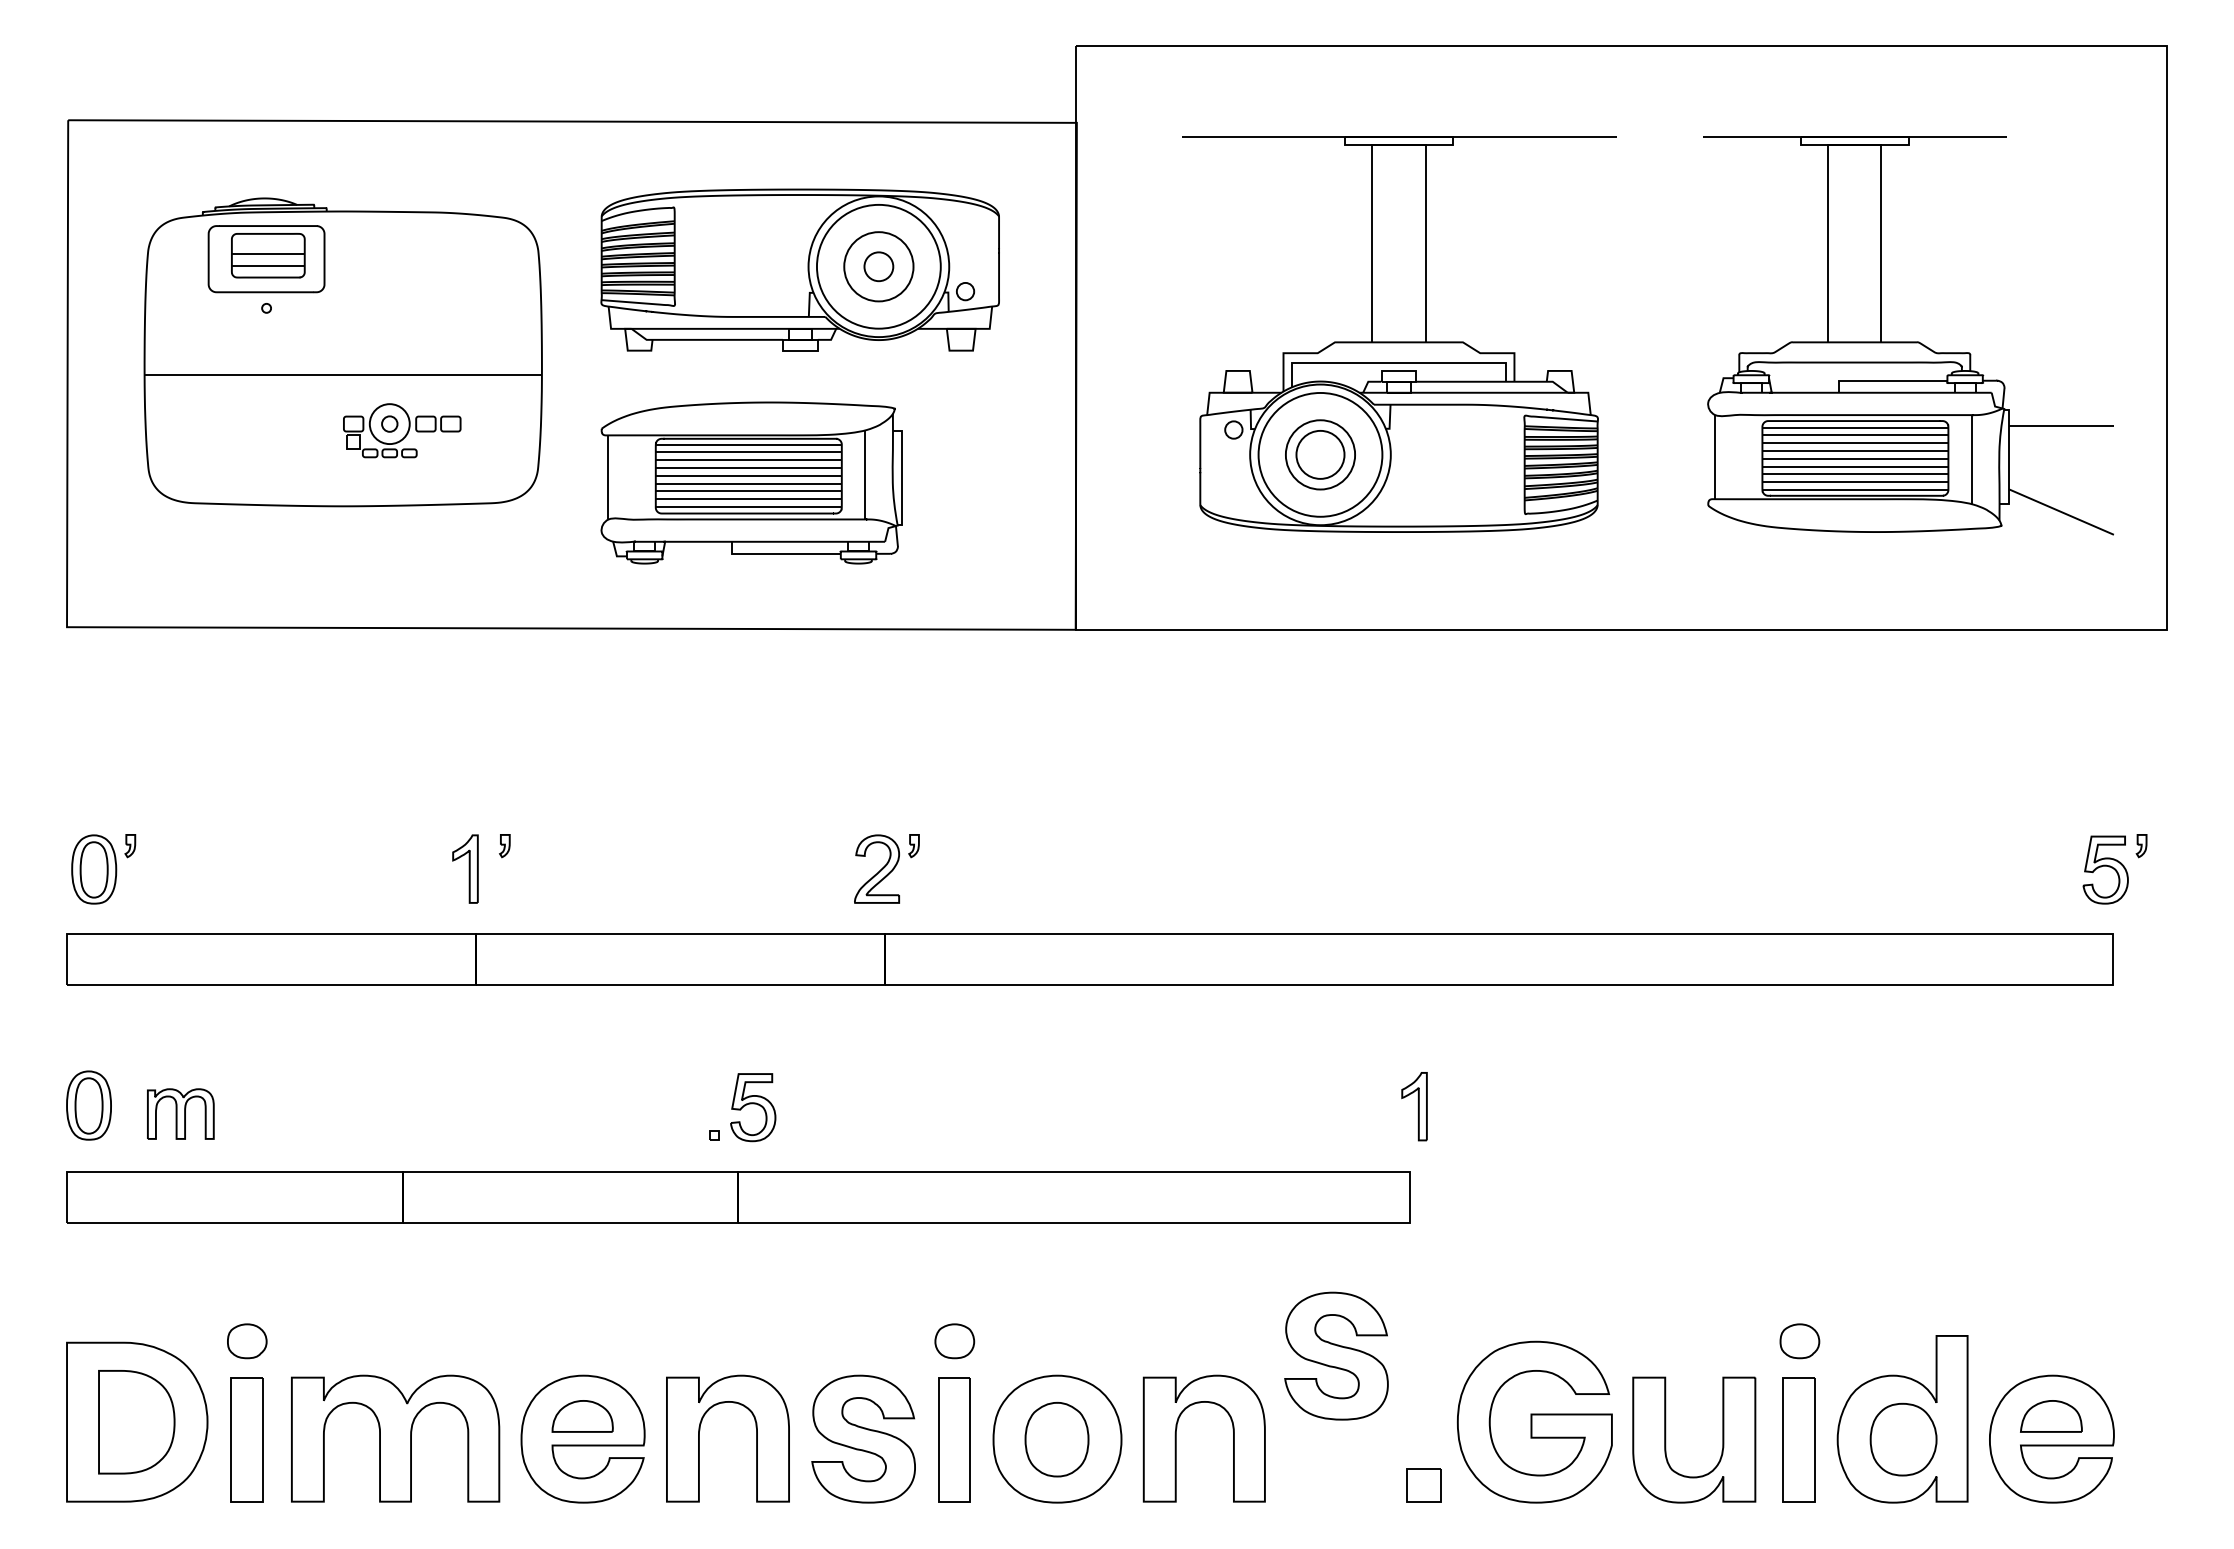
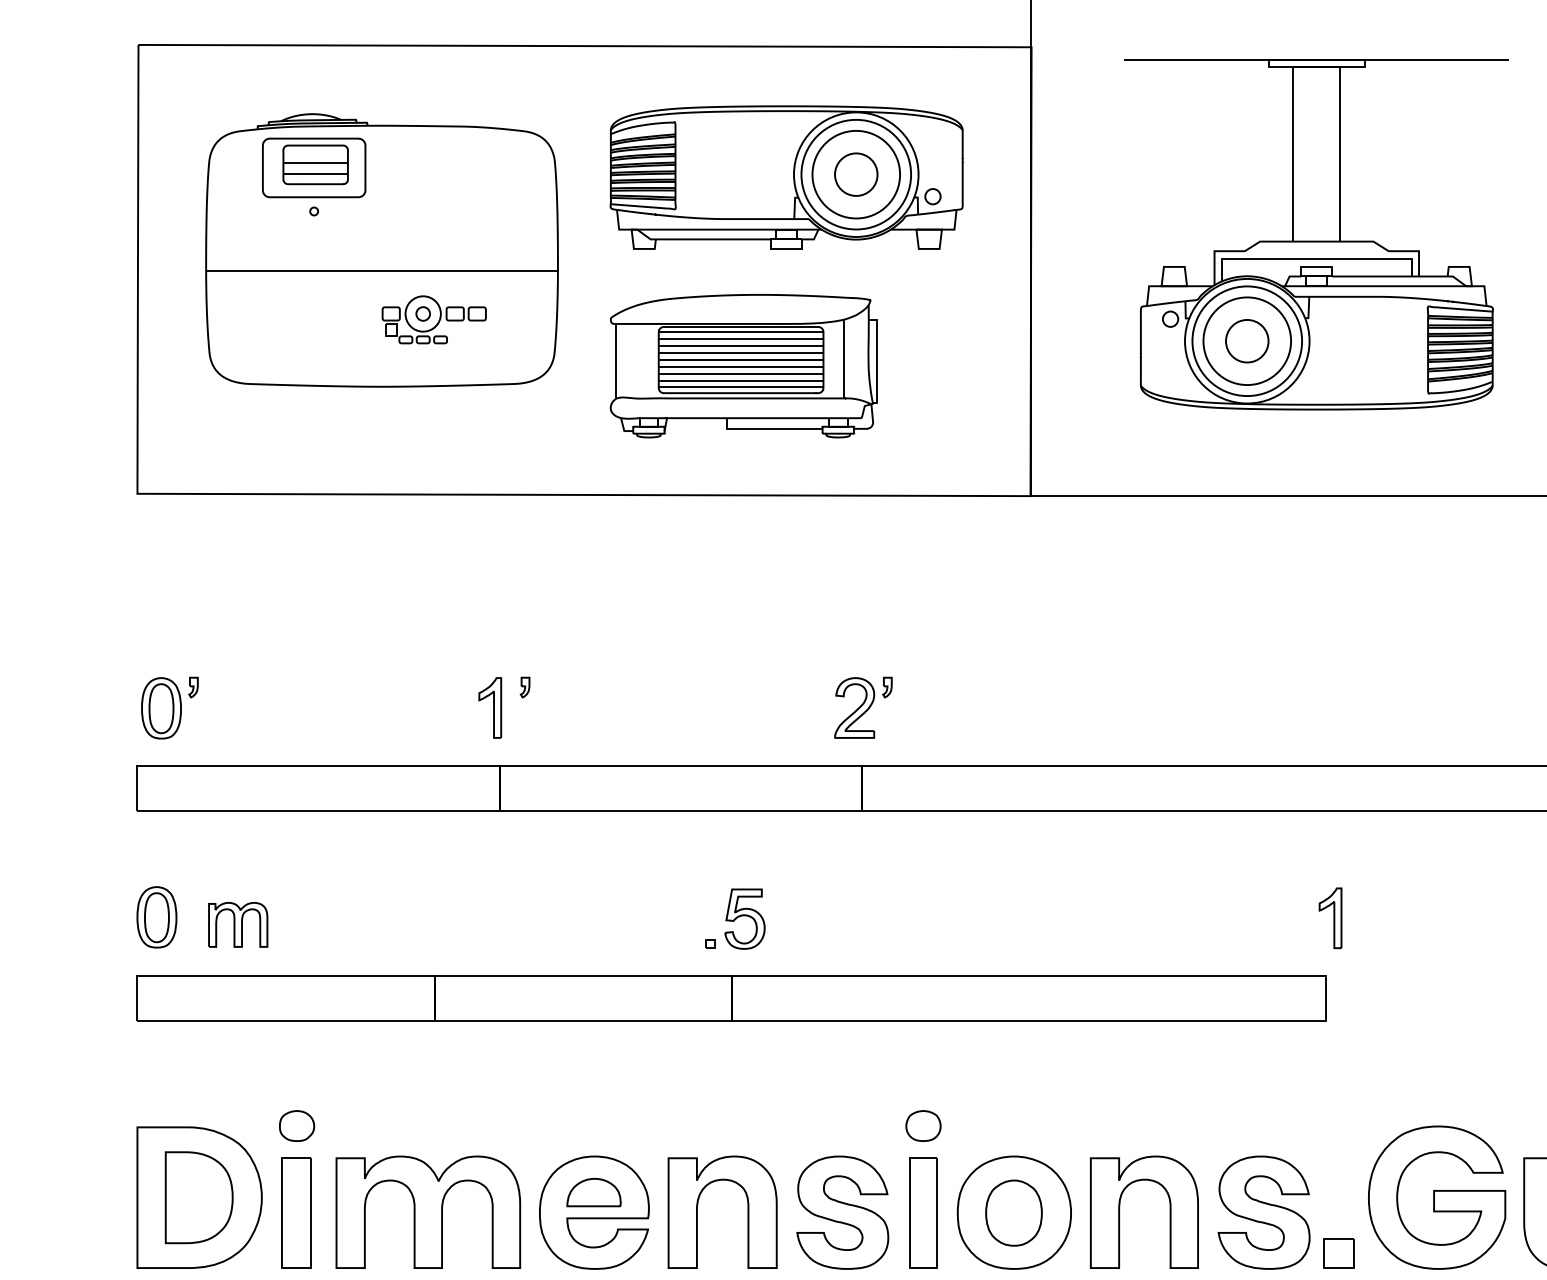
circle: (878, 266) -> (855, 174), size x1.43
circle: (878, 266) -> (855, 174), size x1.67
circle: (1320, 454) -> (1247, 340), size x1.43
part: (1336, 1355) -> (1264, 1212), moved

